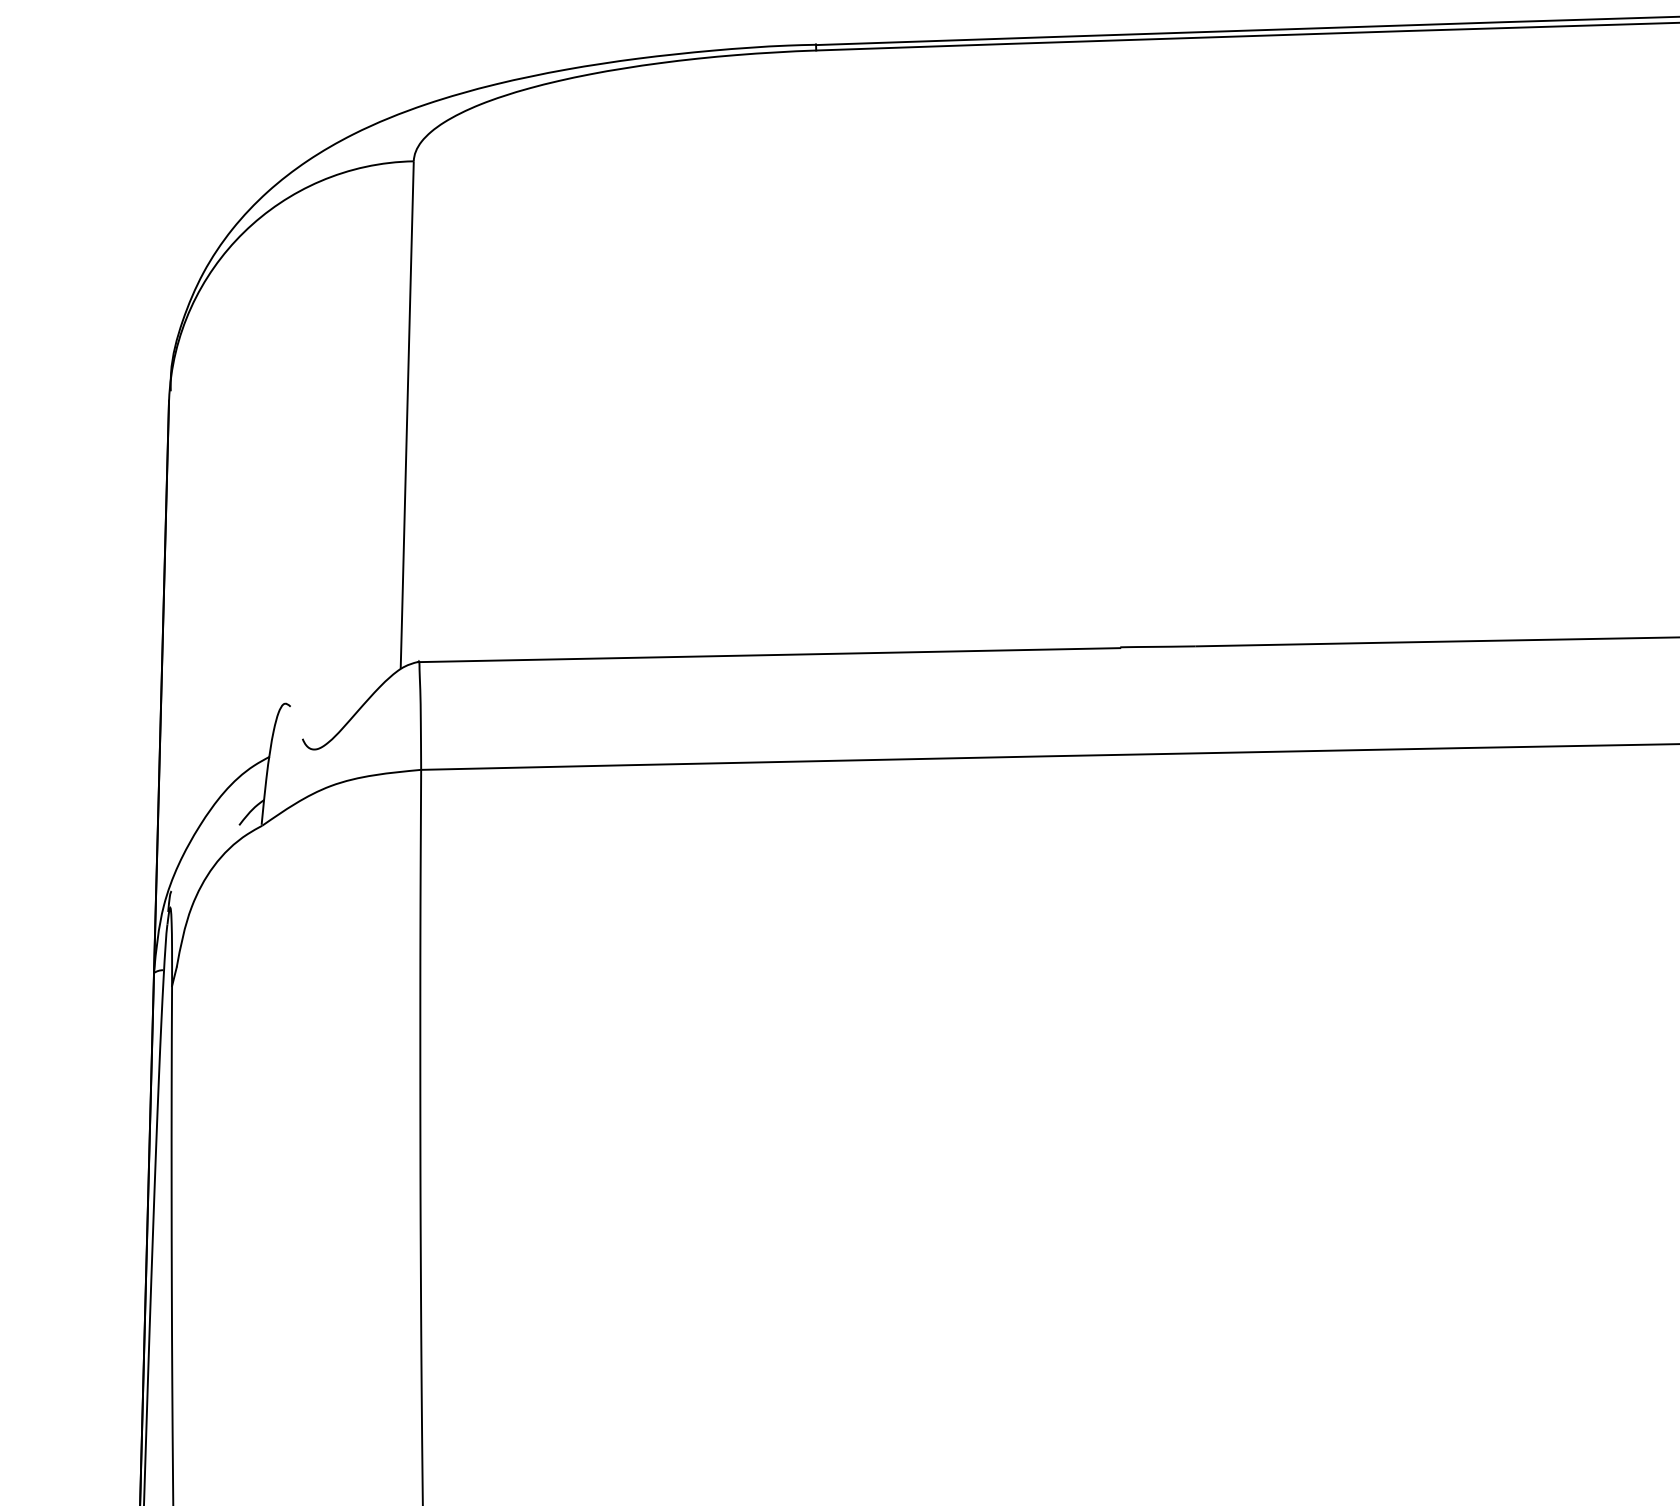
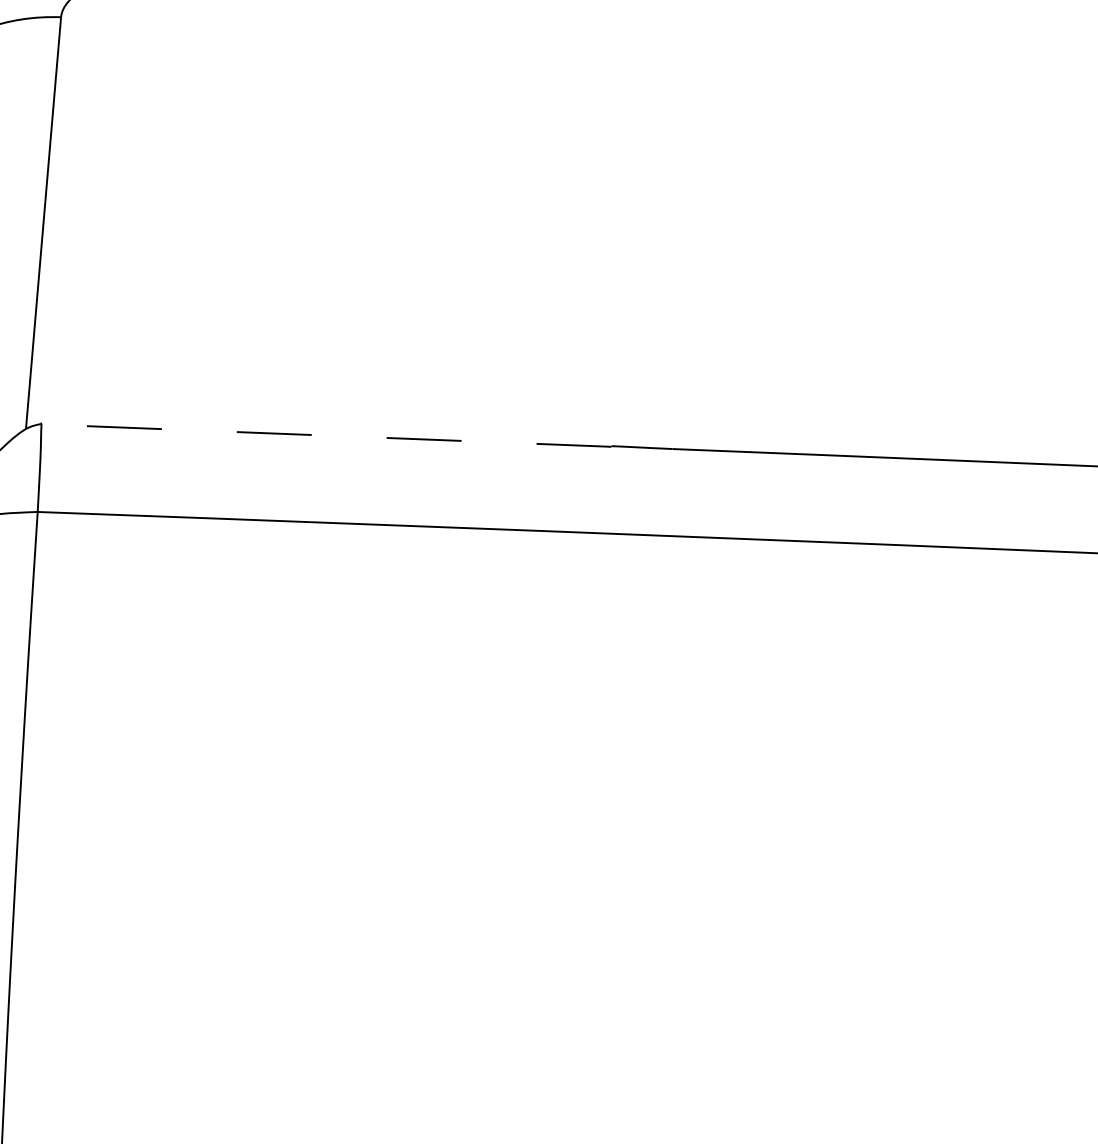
line: (769, 655) -> (326, 435), solid -> dashed

